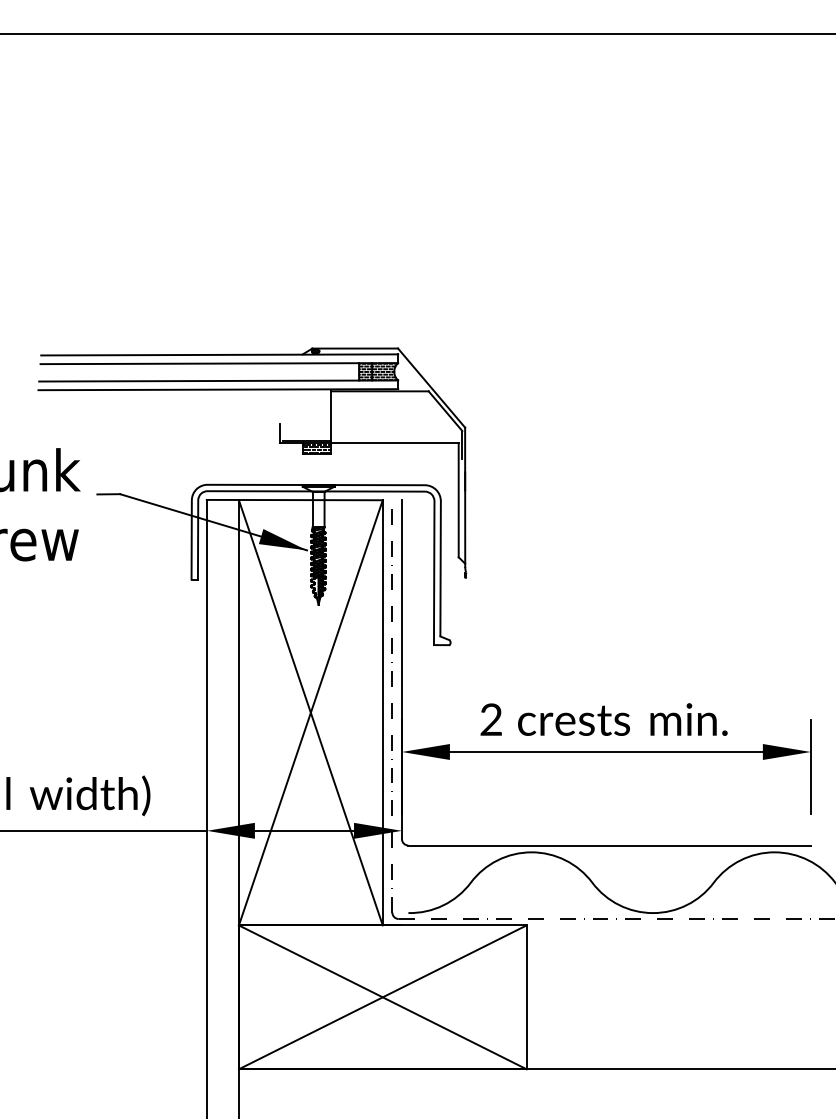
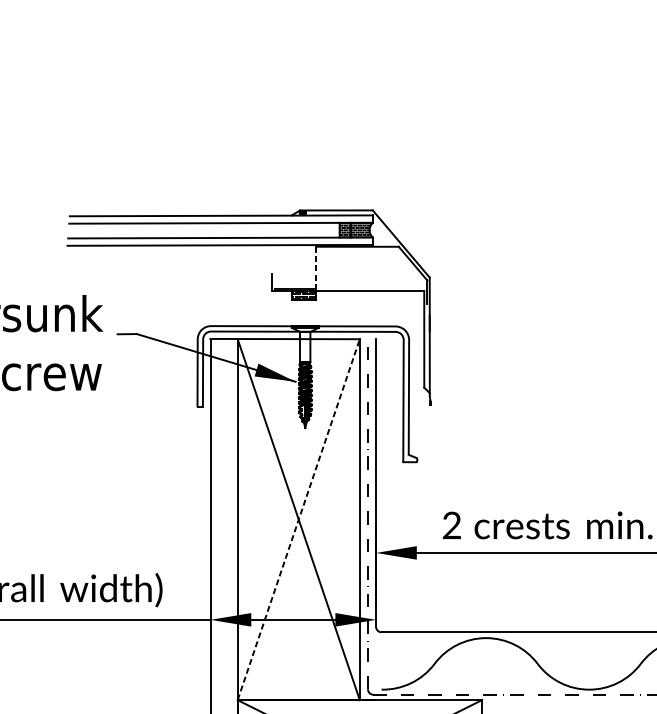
line: (331, 416) -> (316, 268), solid -> dashed
line: (311, 712) -> (299, 519), solid -> dashed

